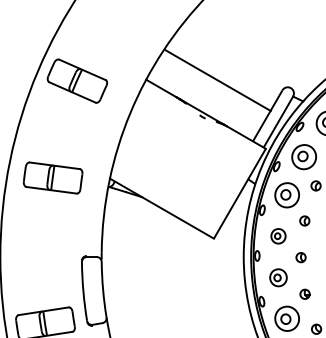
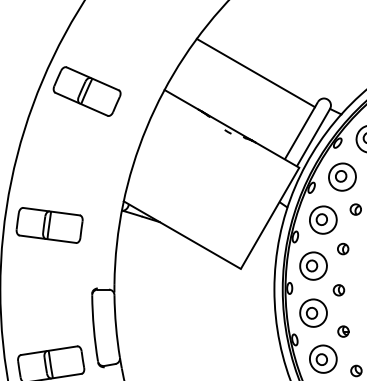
line: (217, 80) -> (255, 72), moved
part: (52, 177) -> (48, 224), moved
part: (278, 236) -> (313, 266), size x1.67
part: (278, 277) -> (313, 312), size x1.43

